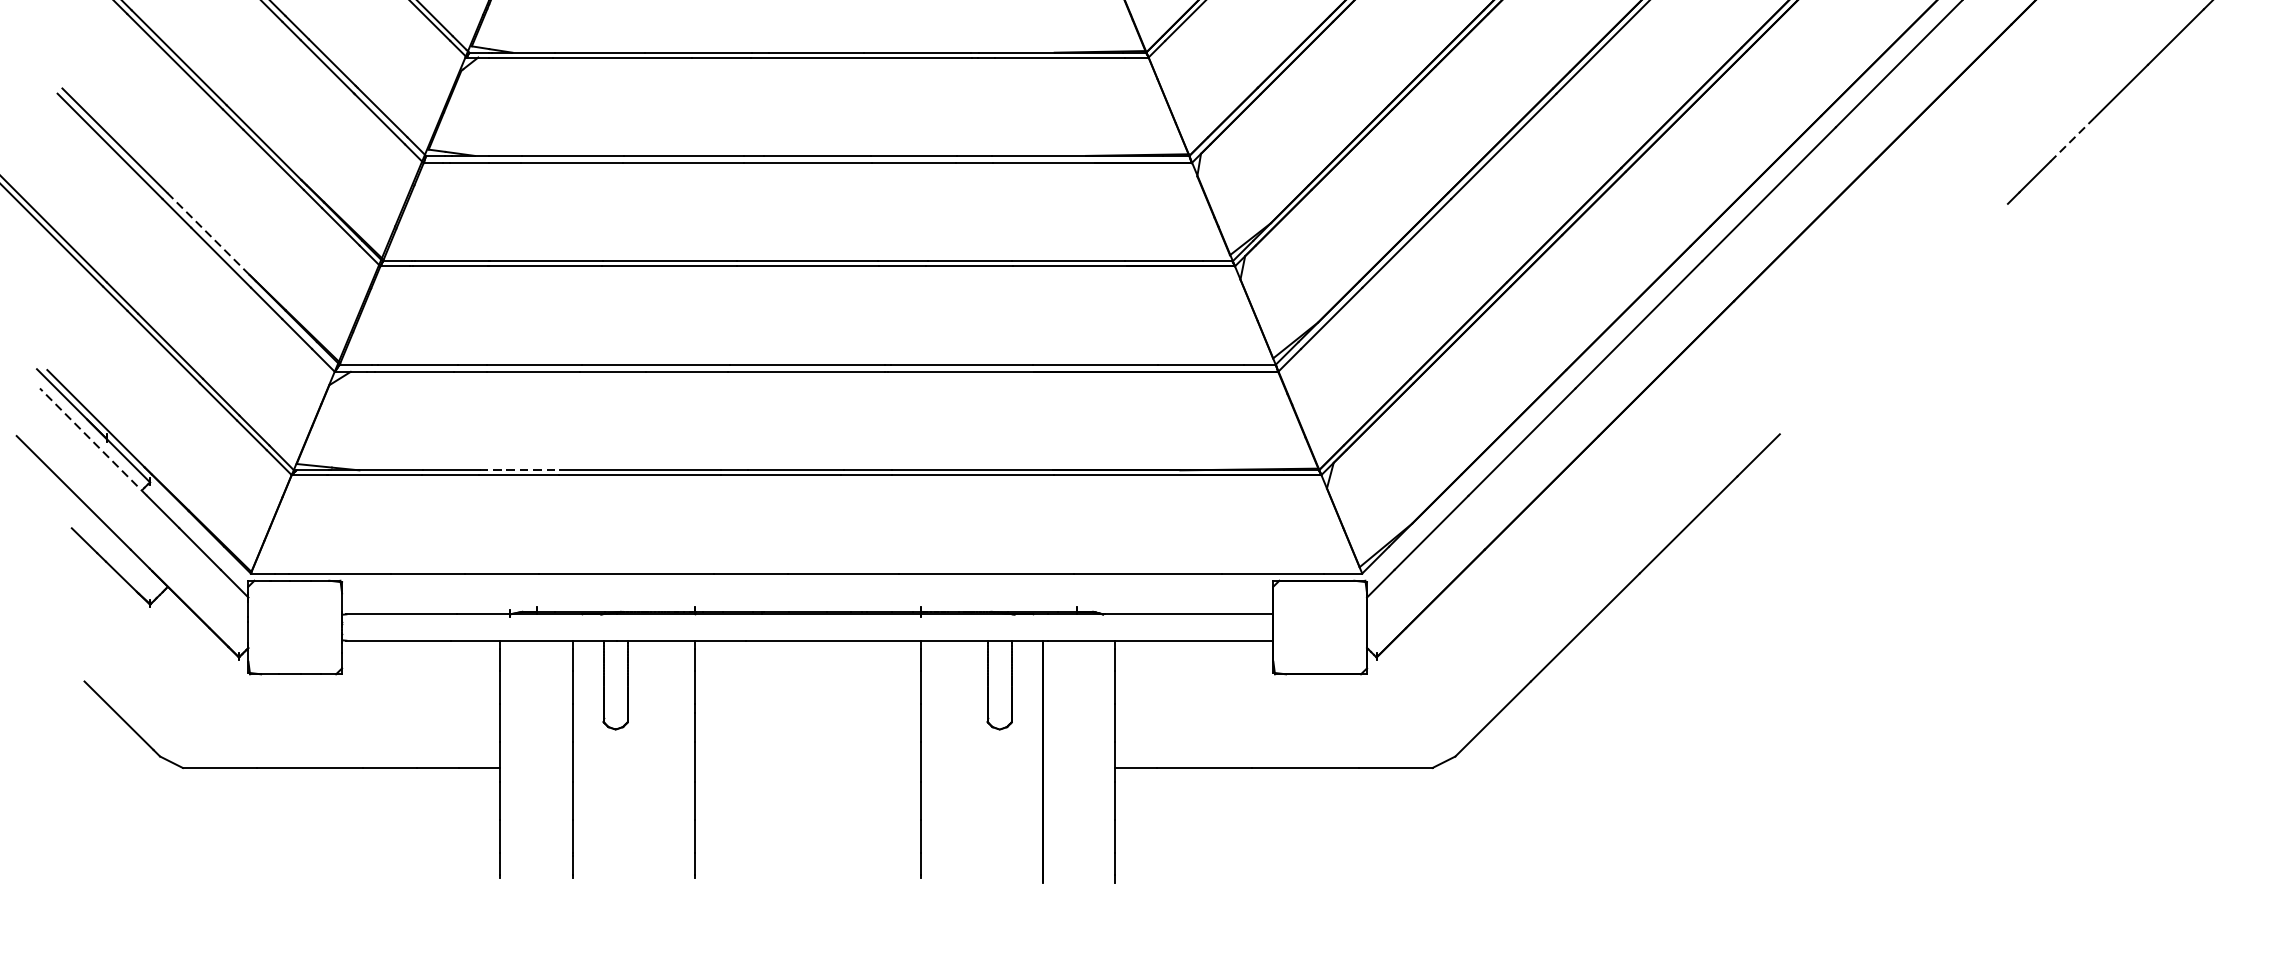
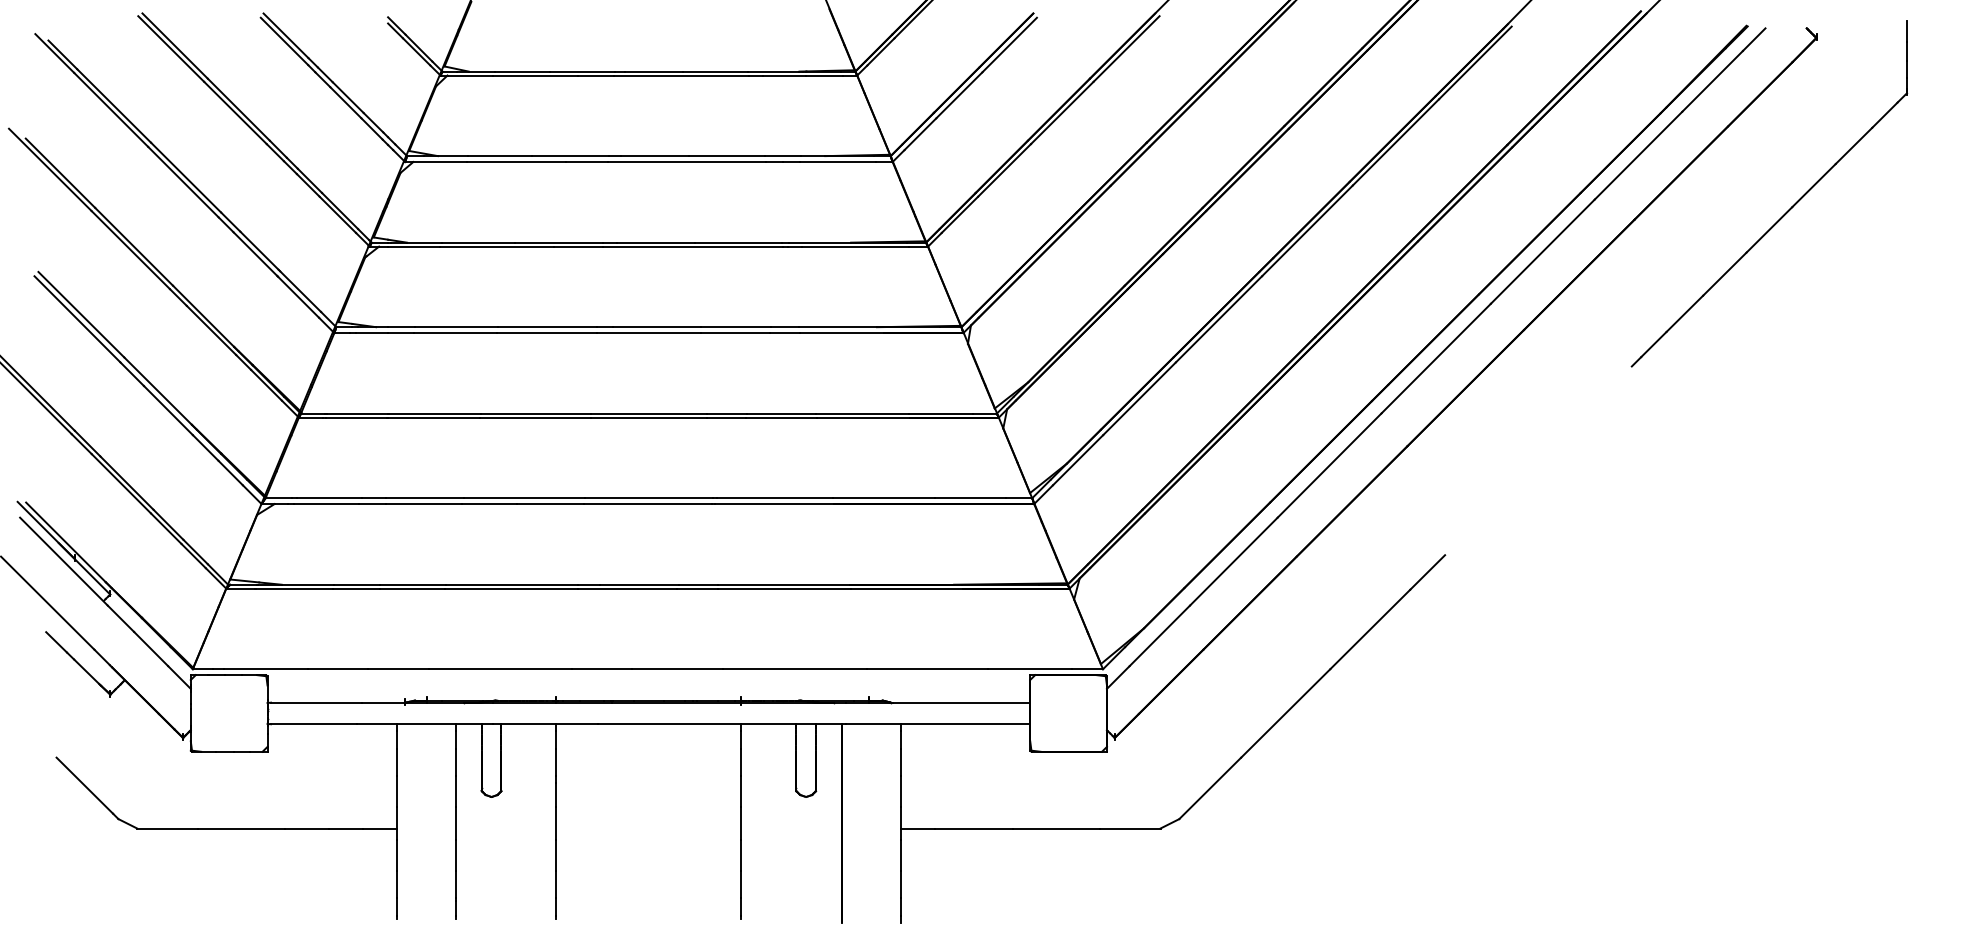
line: (2072, 139) -> (1684, 313), dashed -> solid
line: (208, 234) -> (158, 391), dashed -> solid
line: (92, 441) -> (63, 561), dashed -> solid
line: (519, 470) -> (412, 584), dashed -> solid

